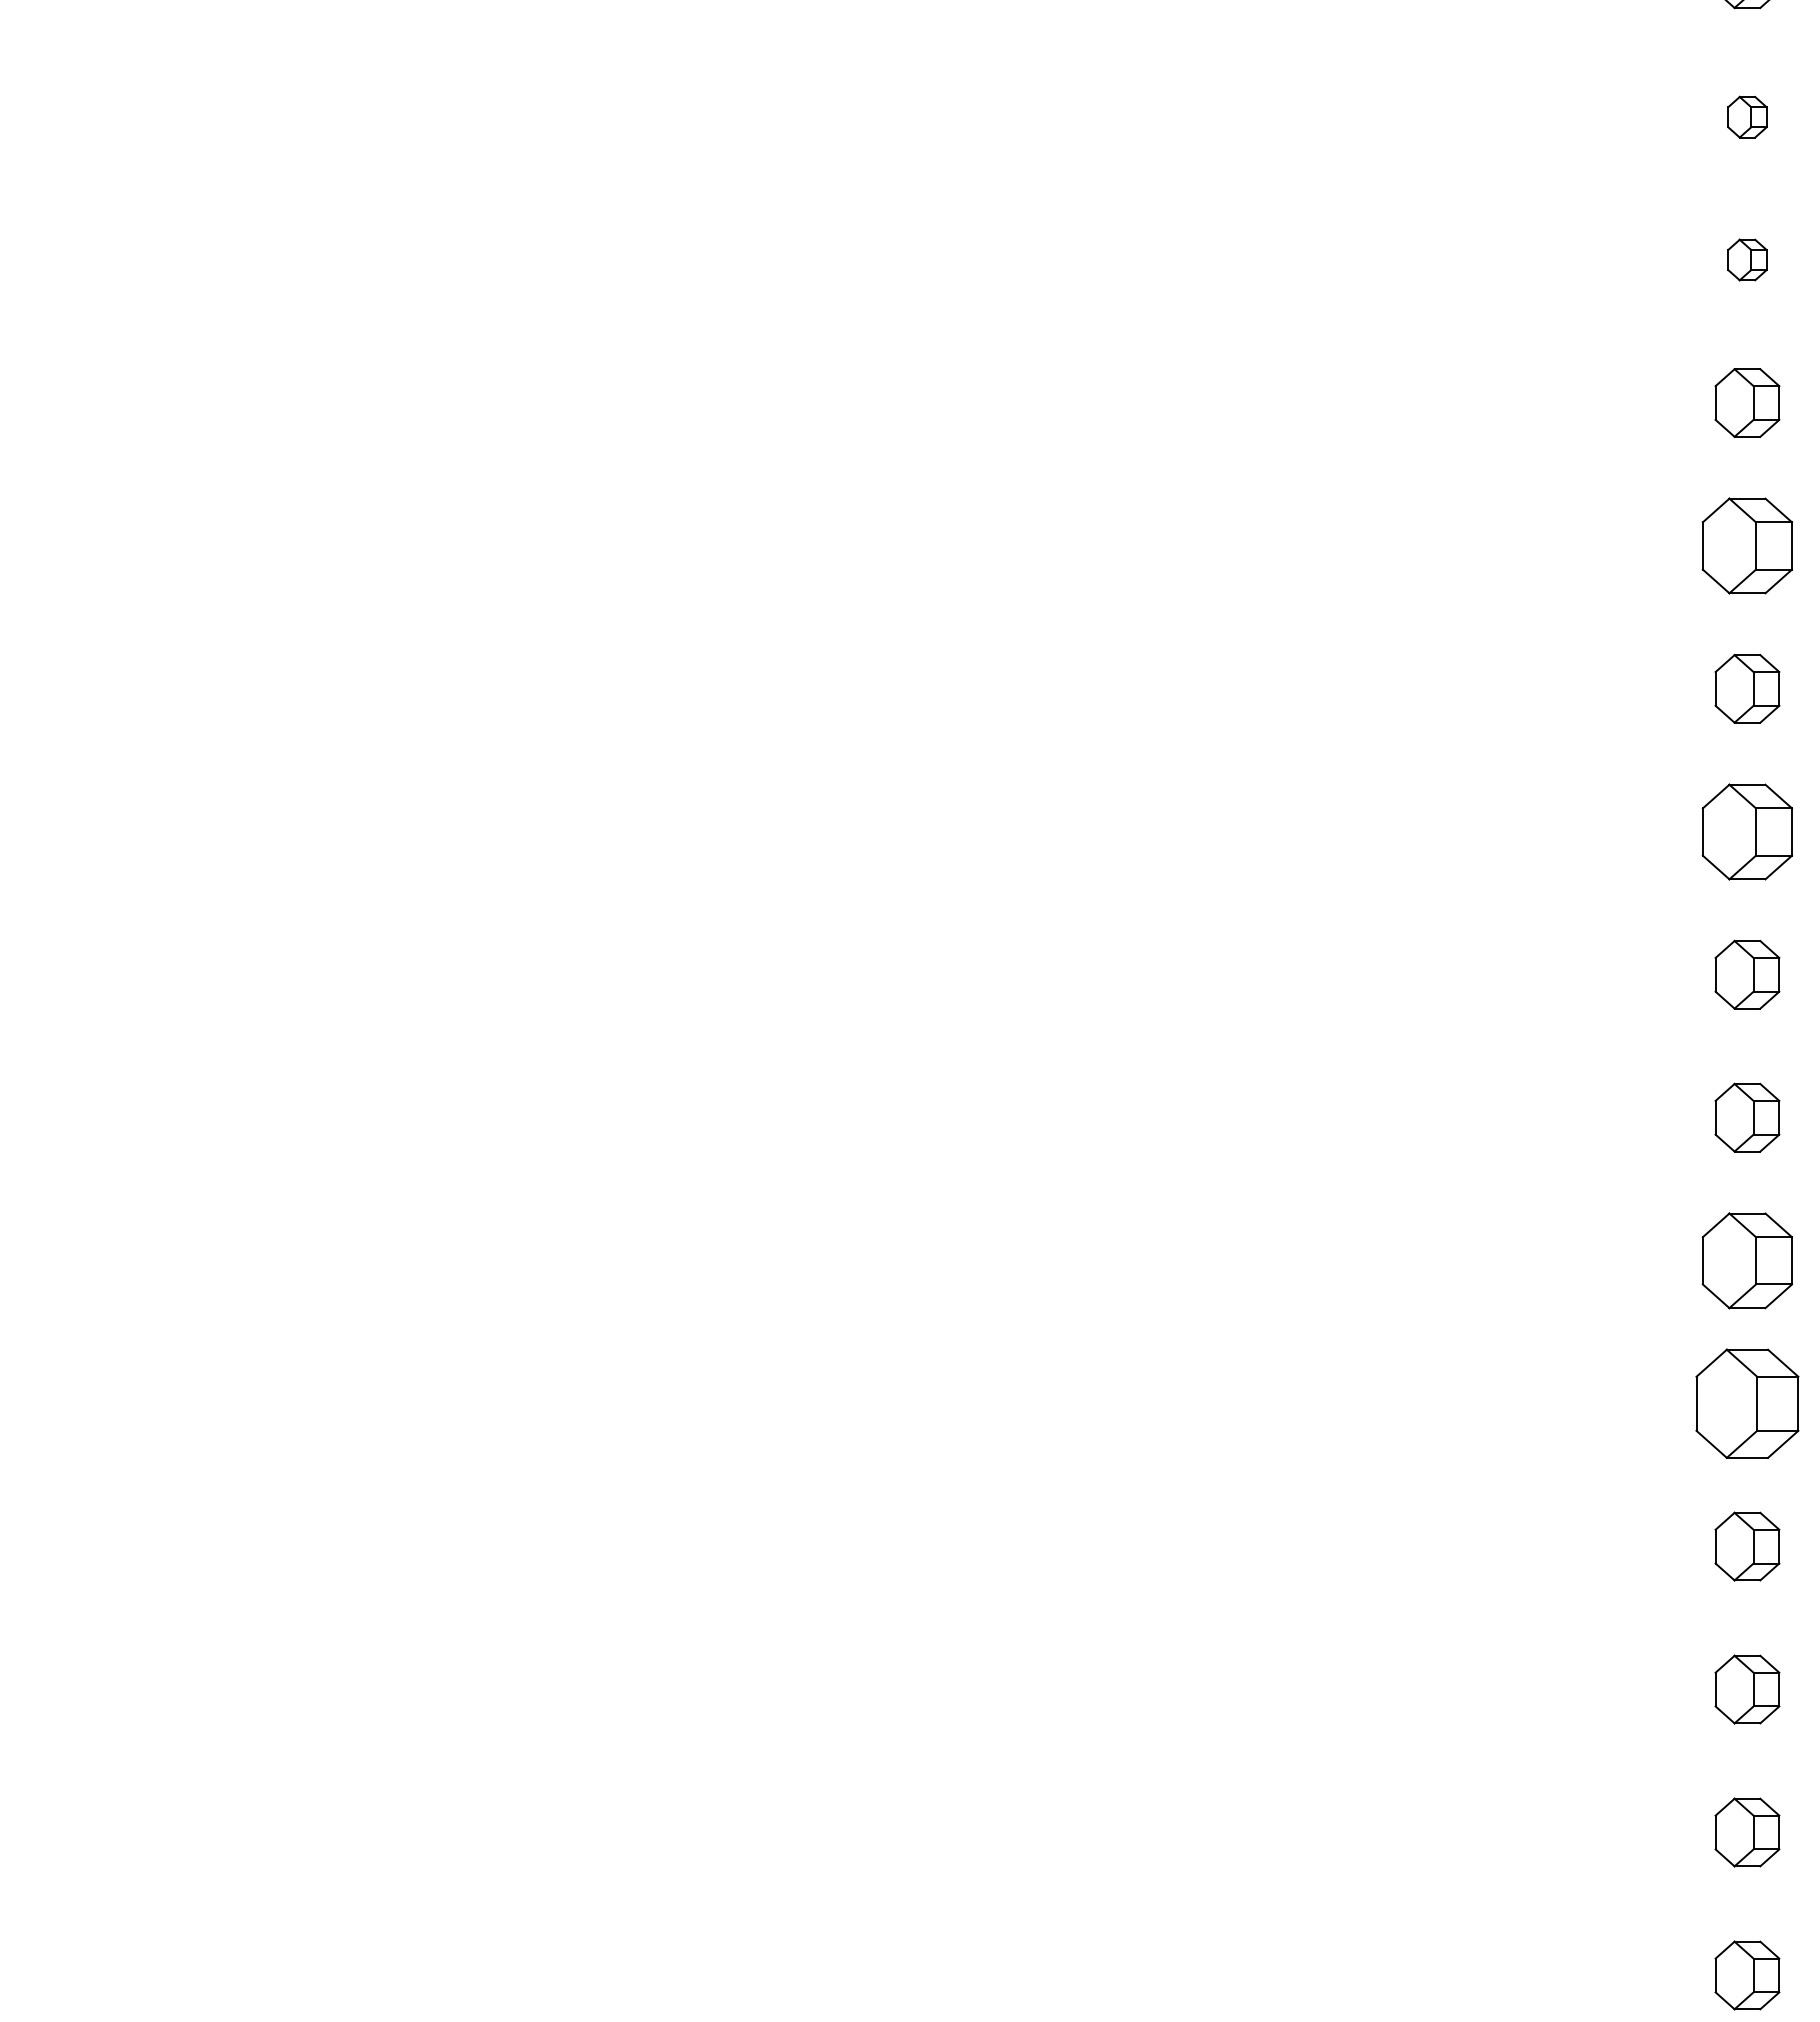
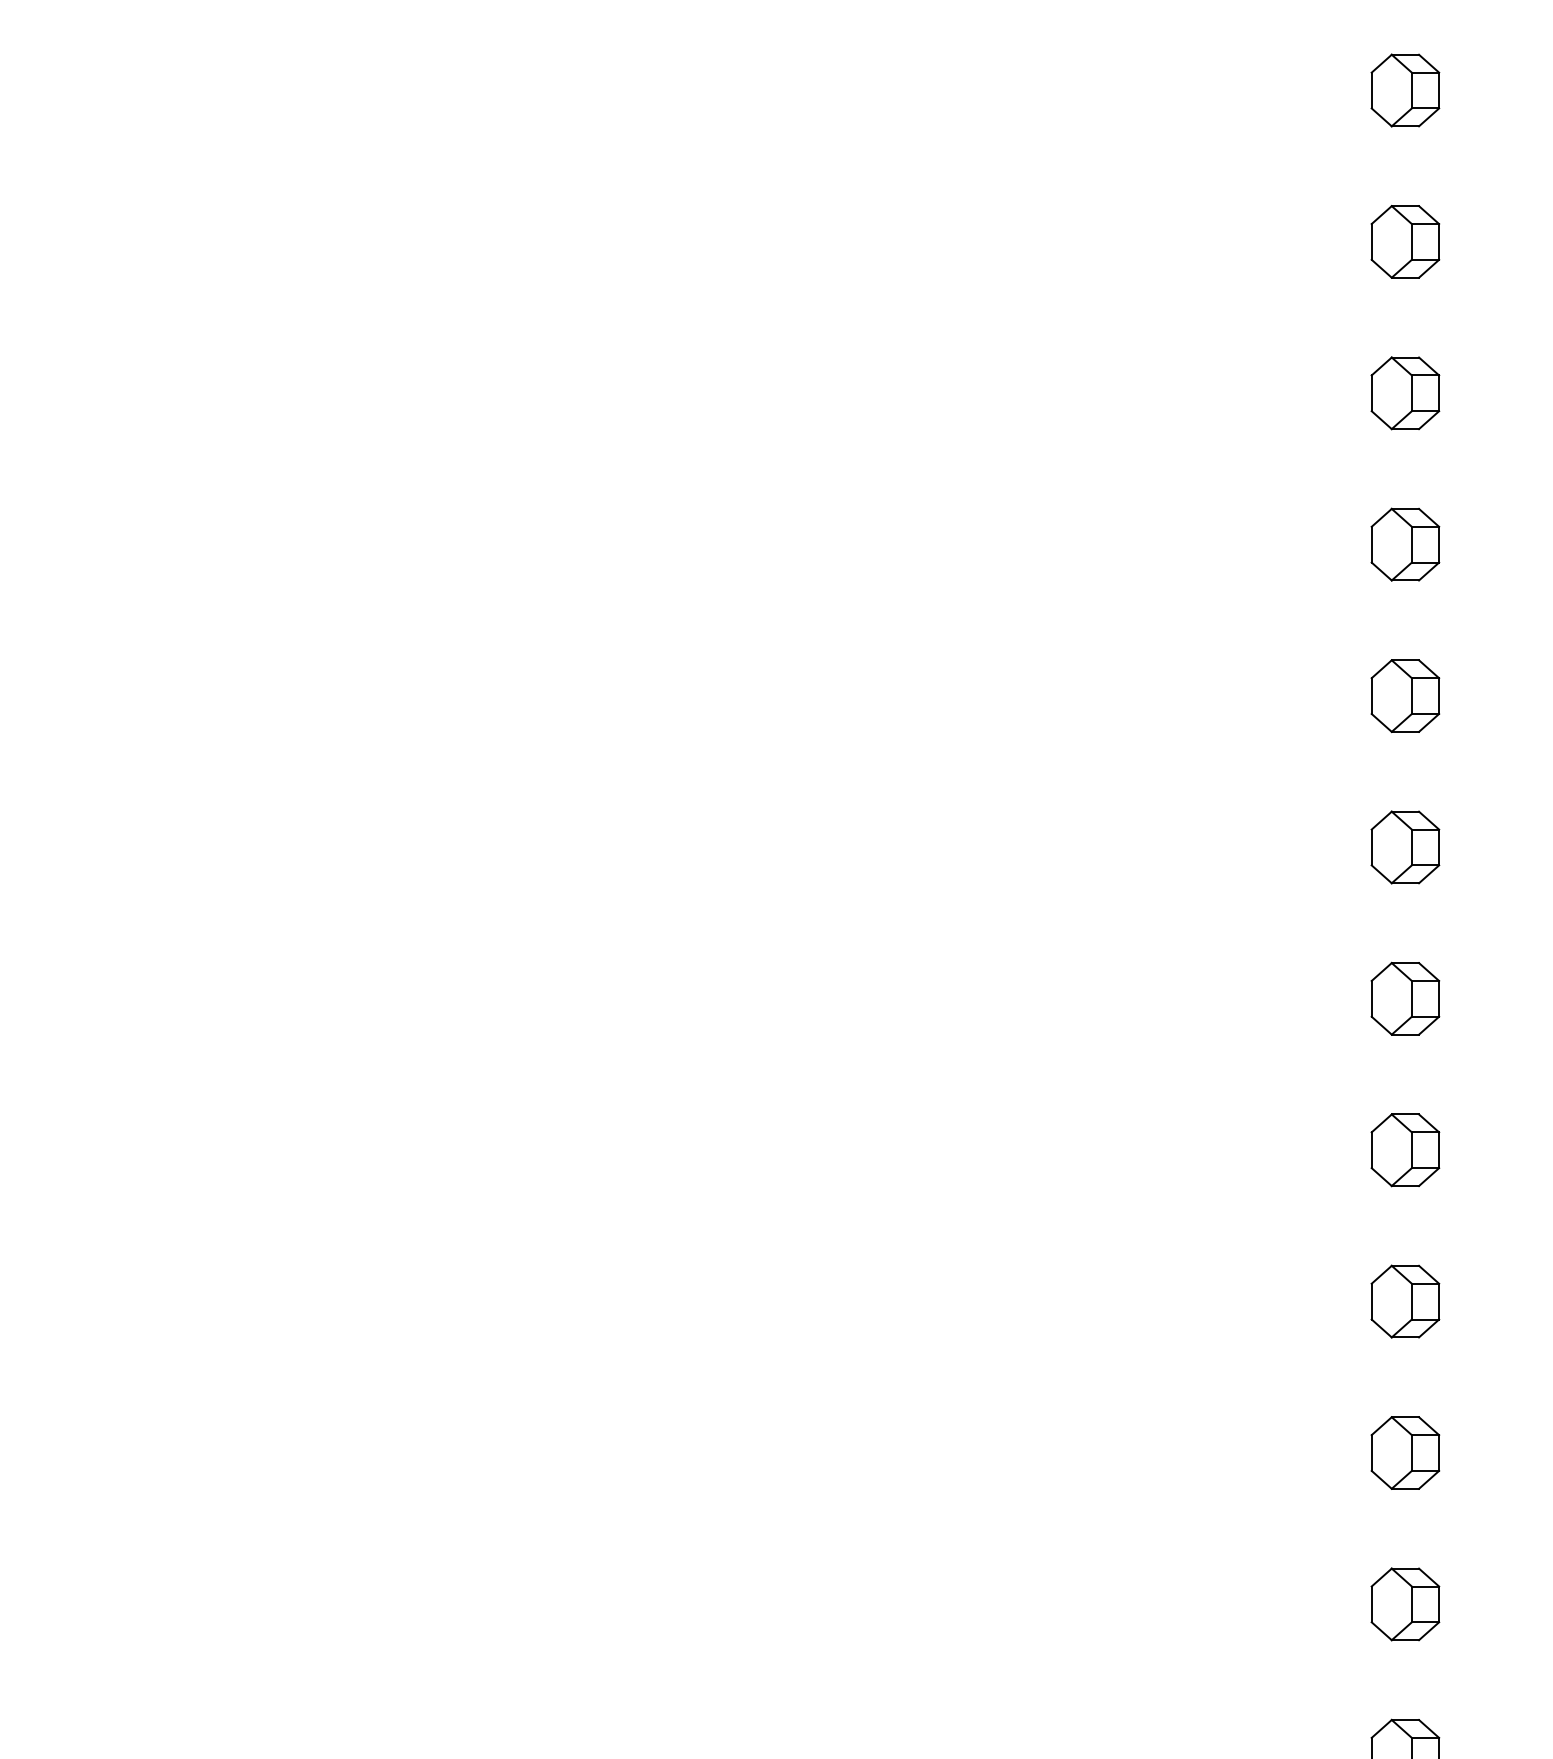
part: (1747, 117) -> (1405, 242), size x1.67
part: (1747, 259) -> (1405, 392), size x1.67
part: (1747, 545) -> (1405, 695), size x0.71
part: (1747, 831) -> (1405, 998), size x0.71
part: (1747, 1260) -> (1405, 1452), size x0.71
part: (1747, 1403) -> (1405, 1604), size x0.62

